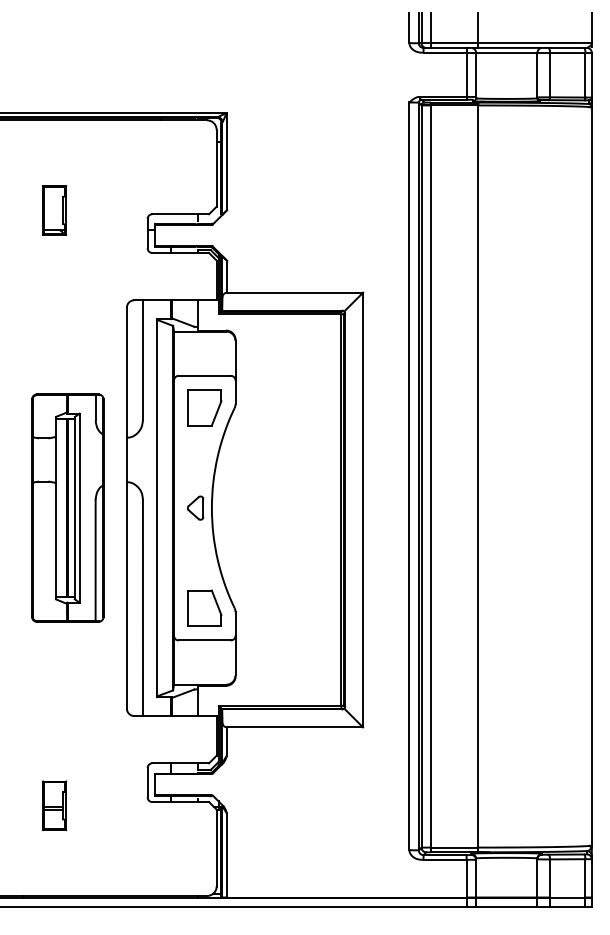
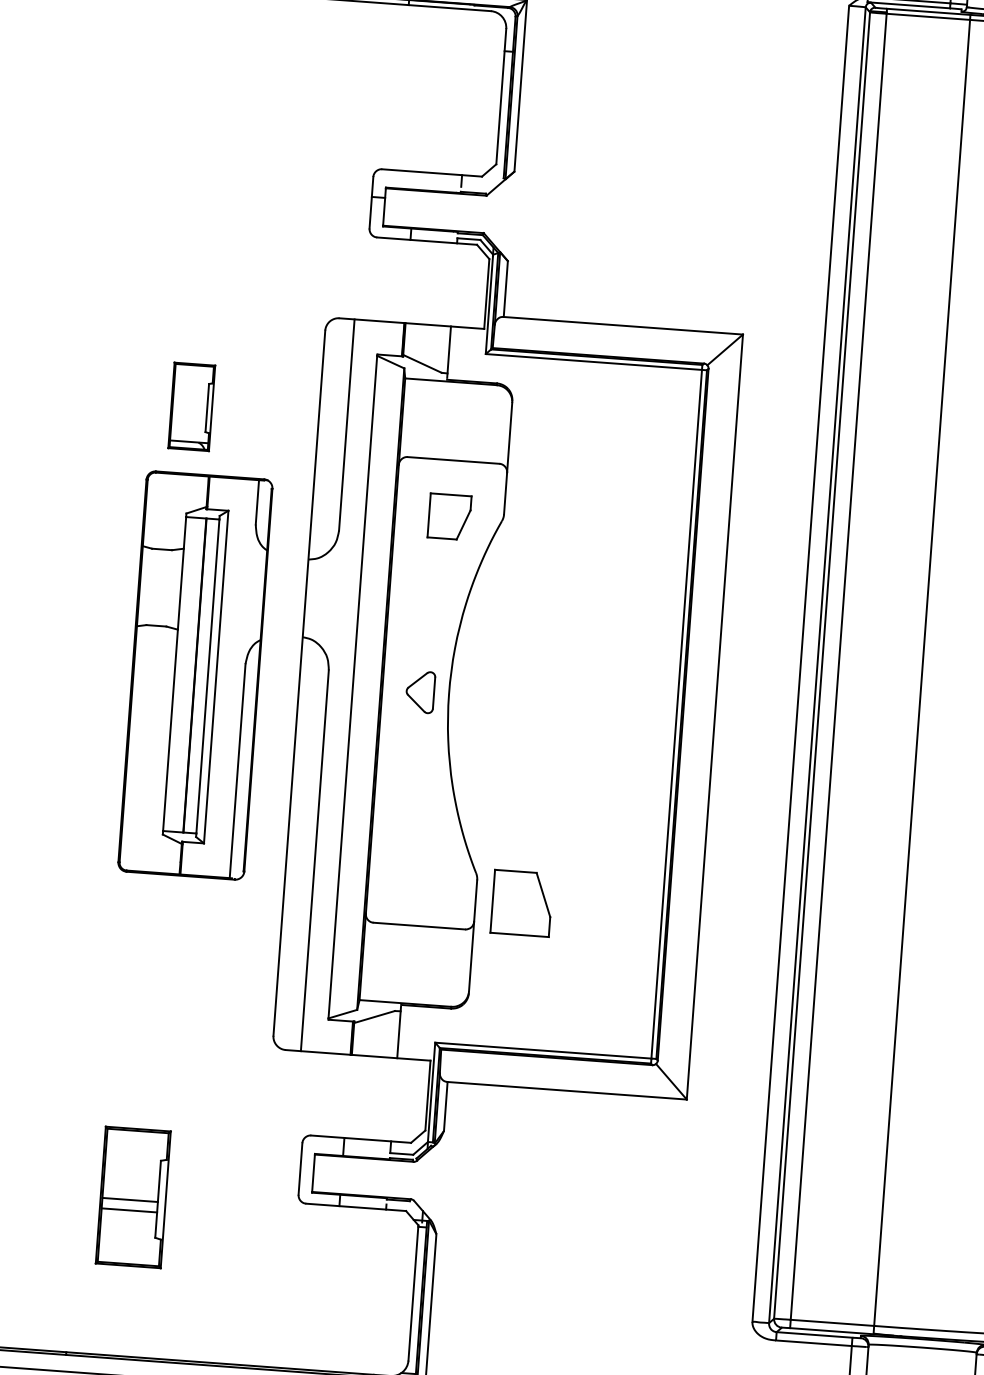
part: (54, 210) -> (191, 406), moved
part: (204, 407) -> (449, 516), size x0.7
part: (204, 607) -> (521, 901), moved
part: (54, 805) -> (133, 1197), size x1.6

